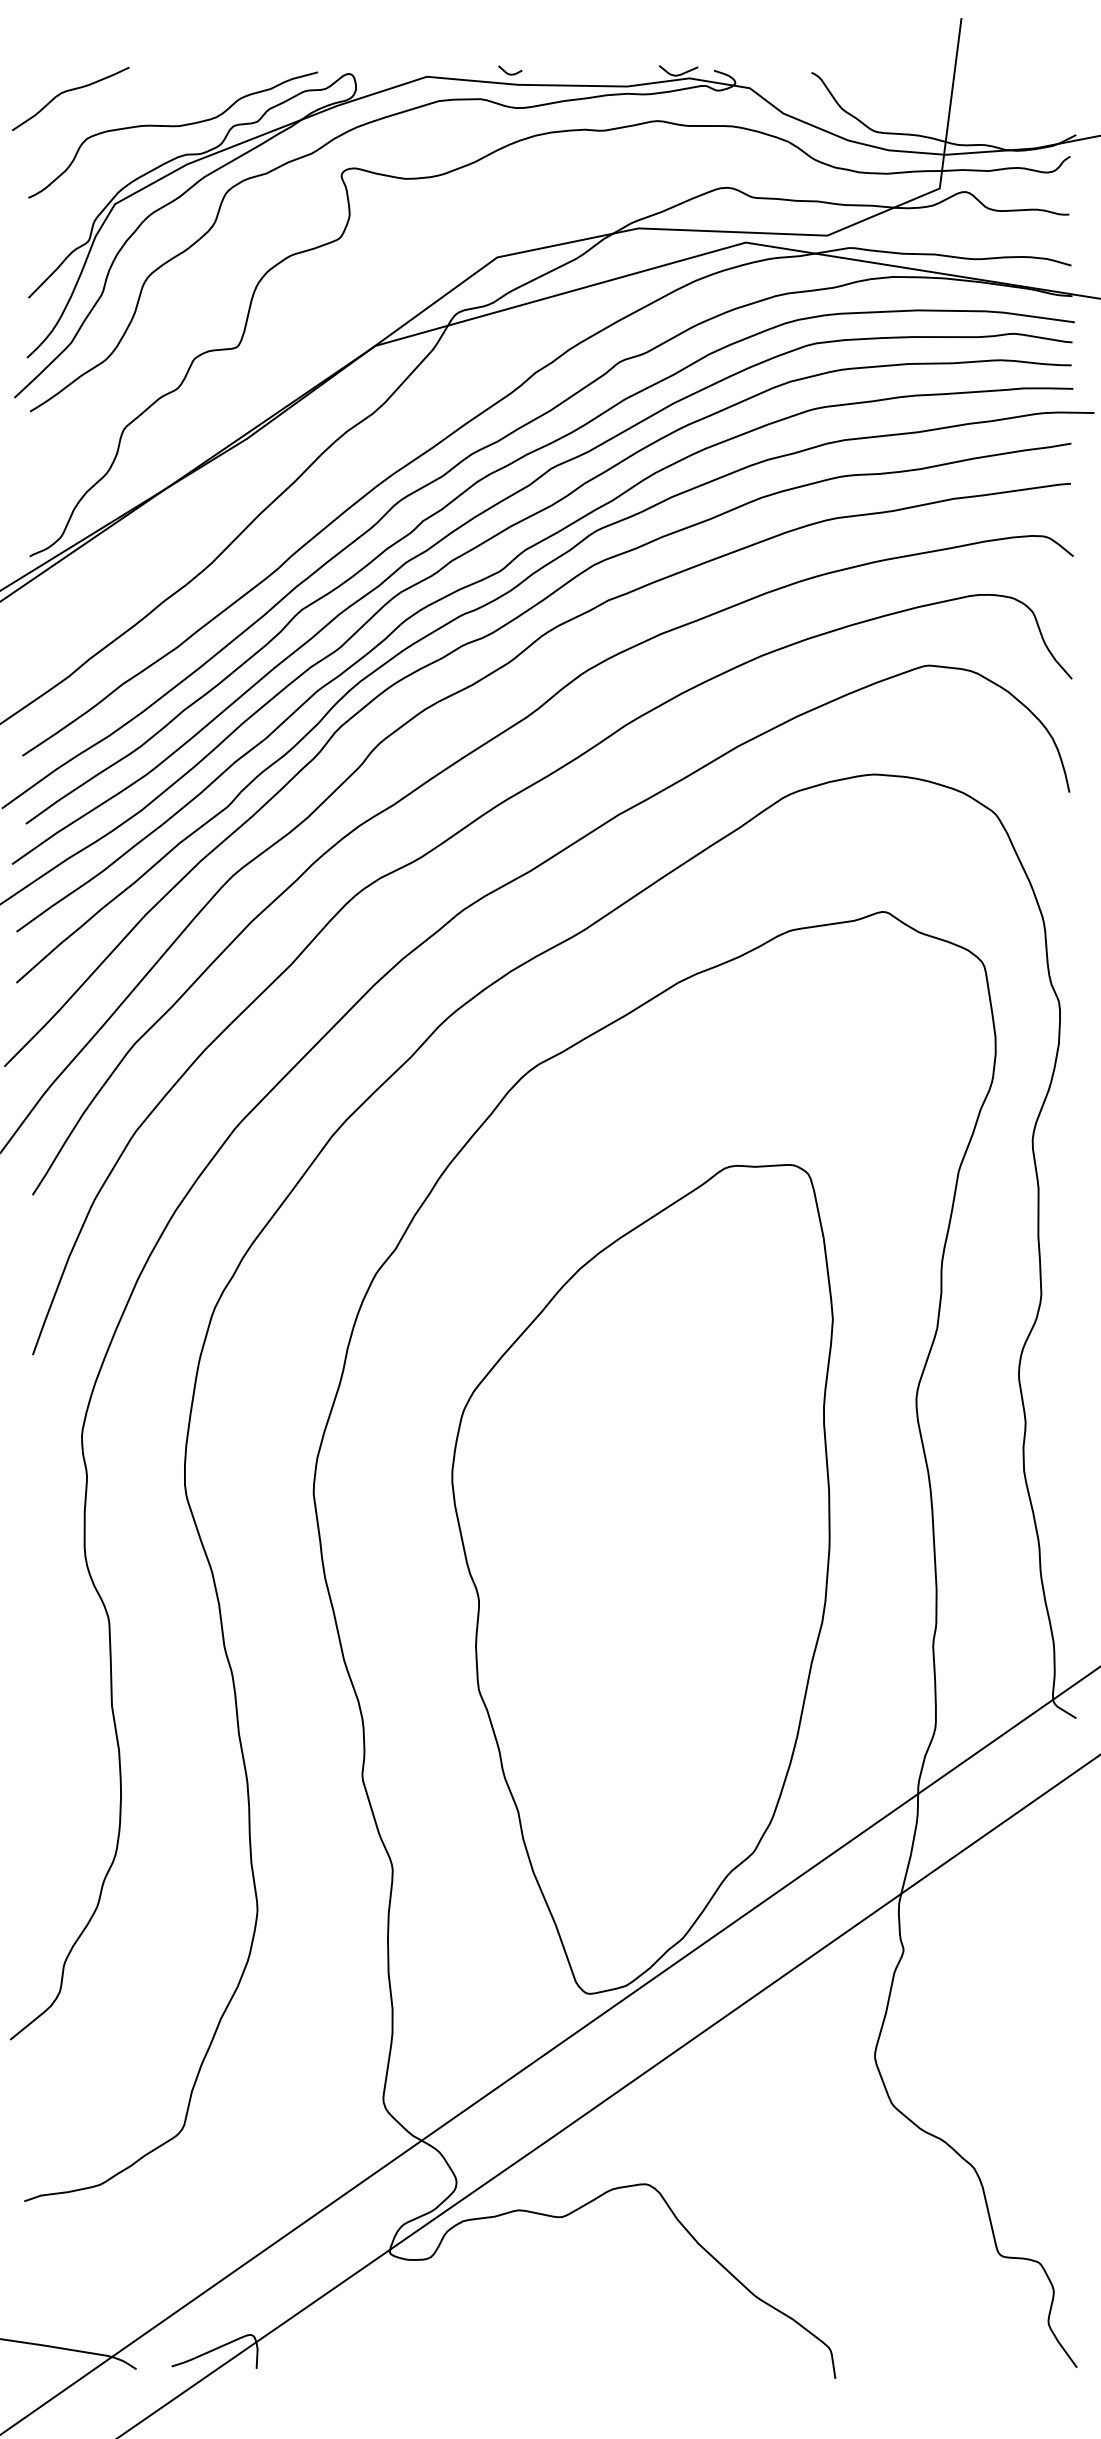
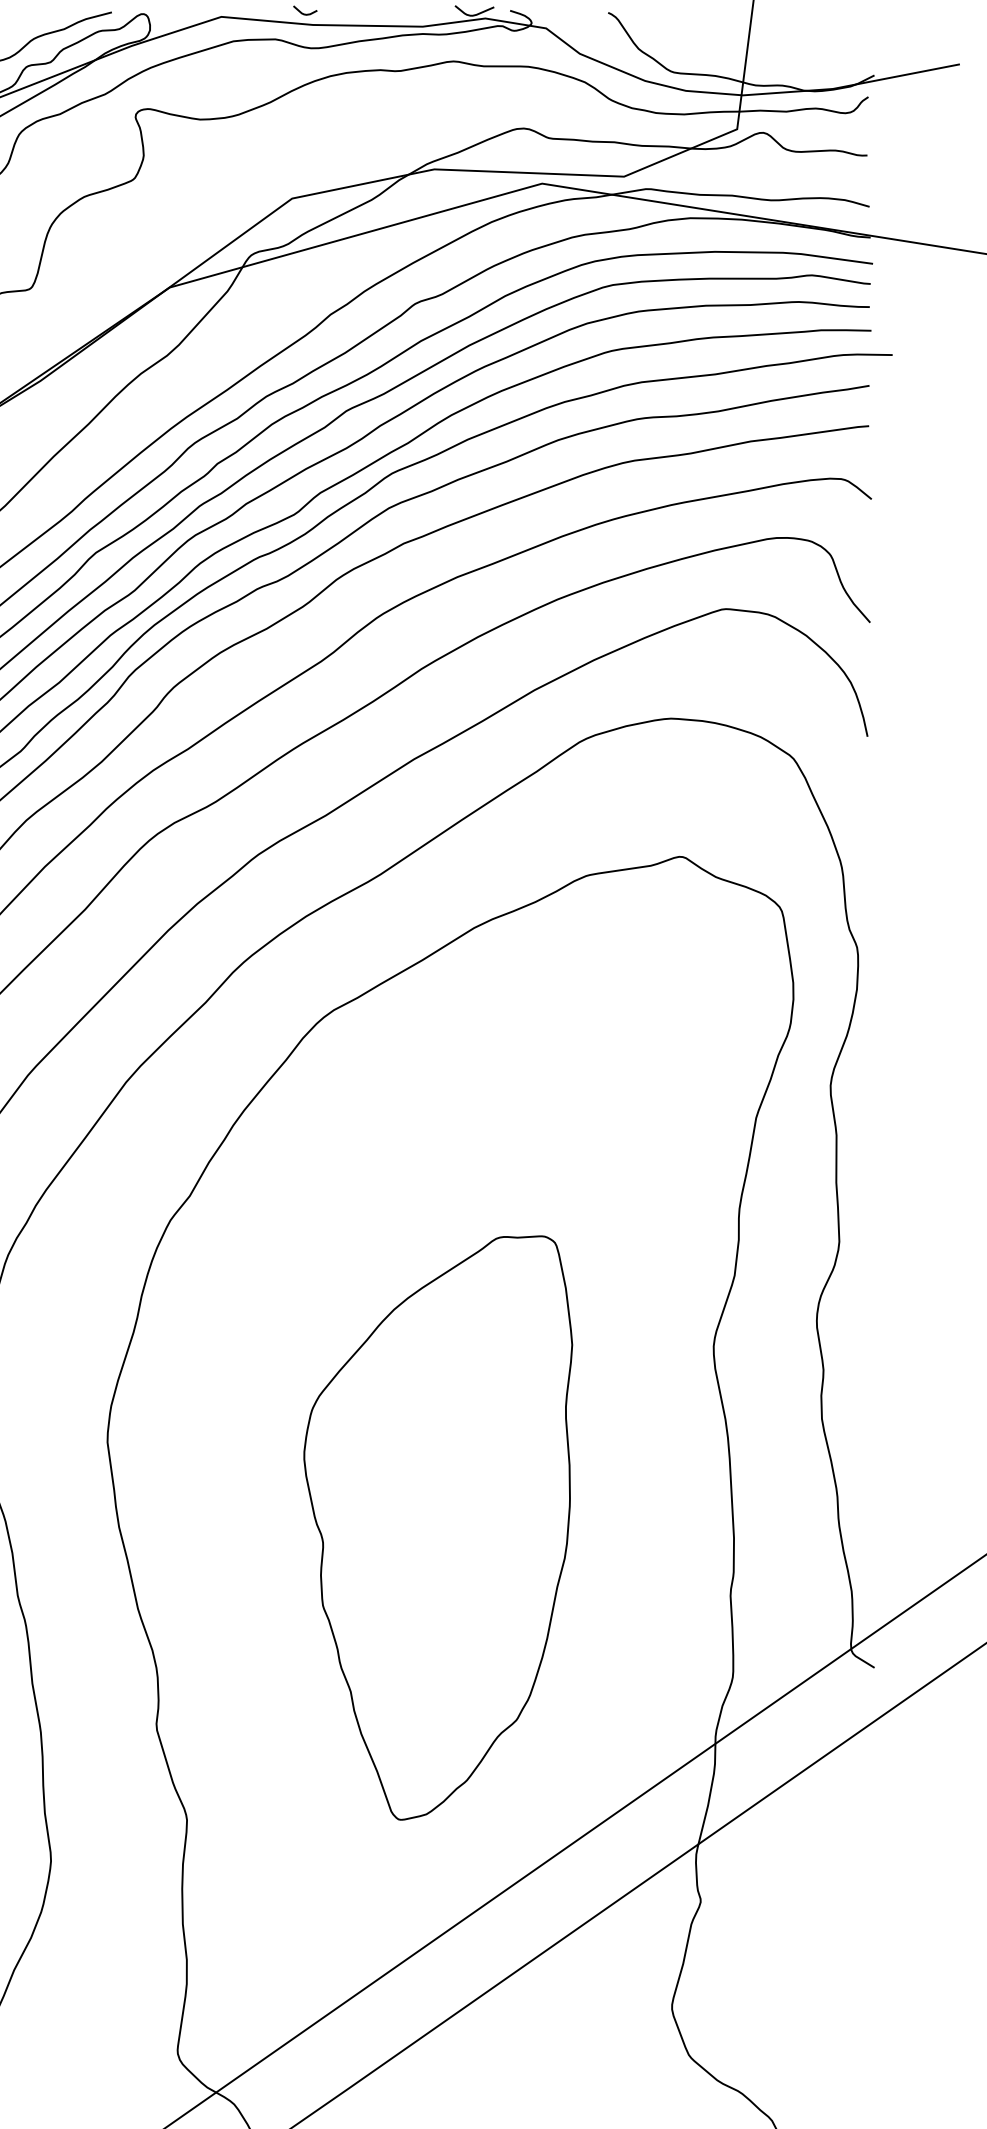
part: (642, 1579) -> (438, 1528), size x0.7

